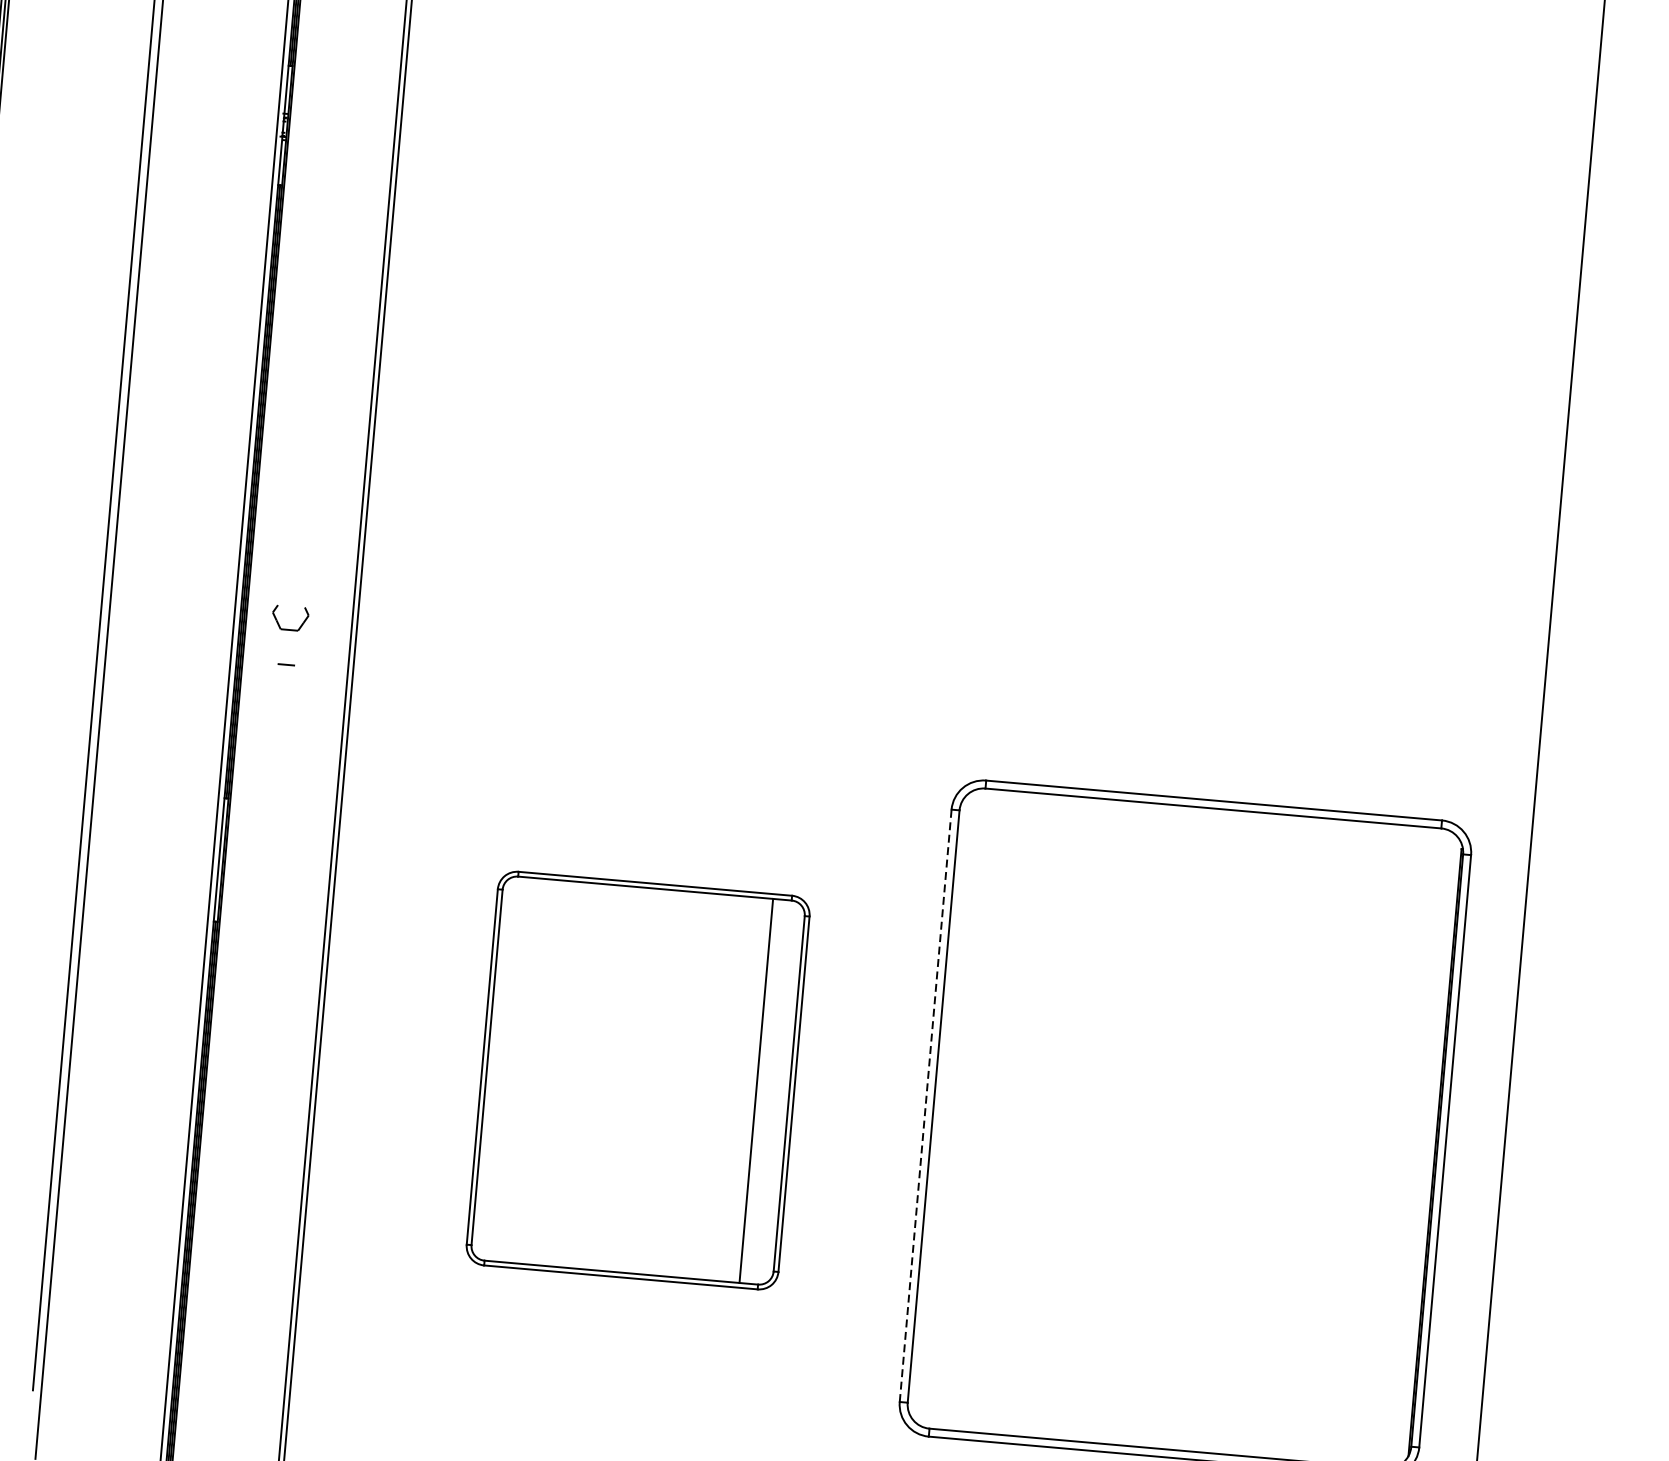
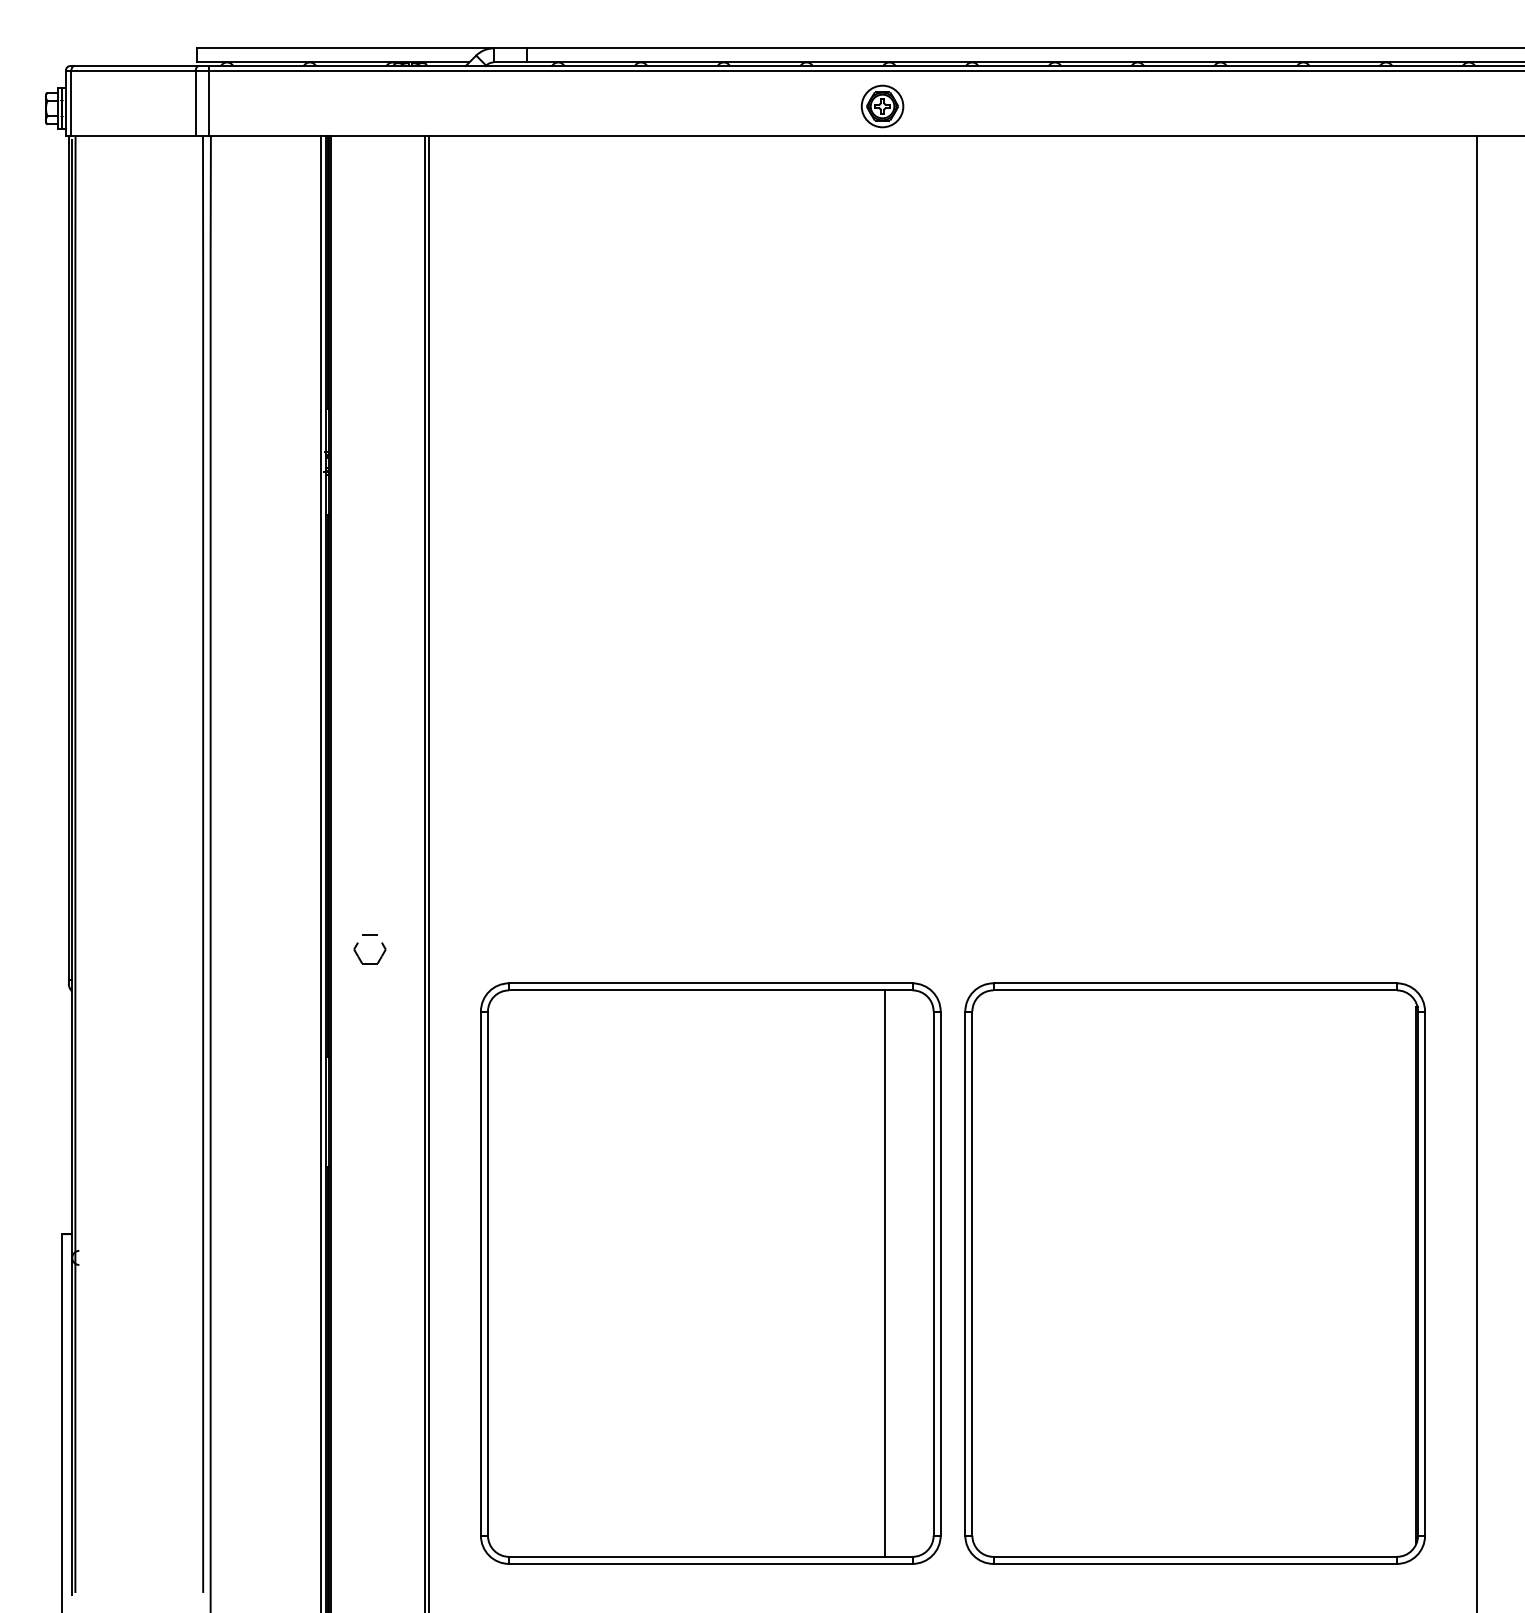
part: (288, 629) -> (369, 963), moved
part: (637, 1080) -> (710, 1273), size x1.67
line: (925, 1105) -> (965, 1273), dashed -> solid

